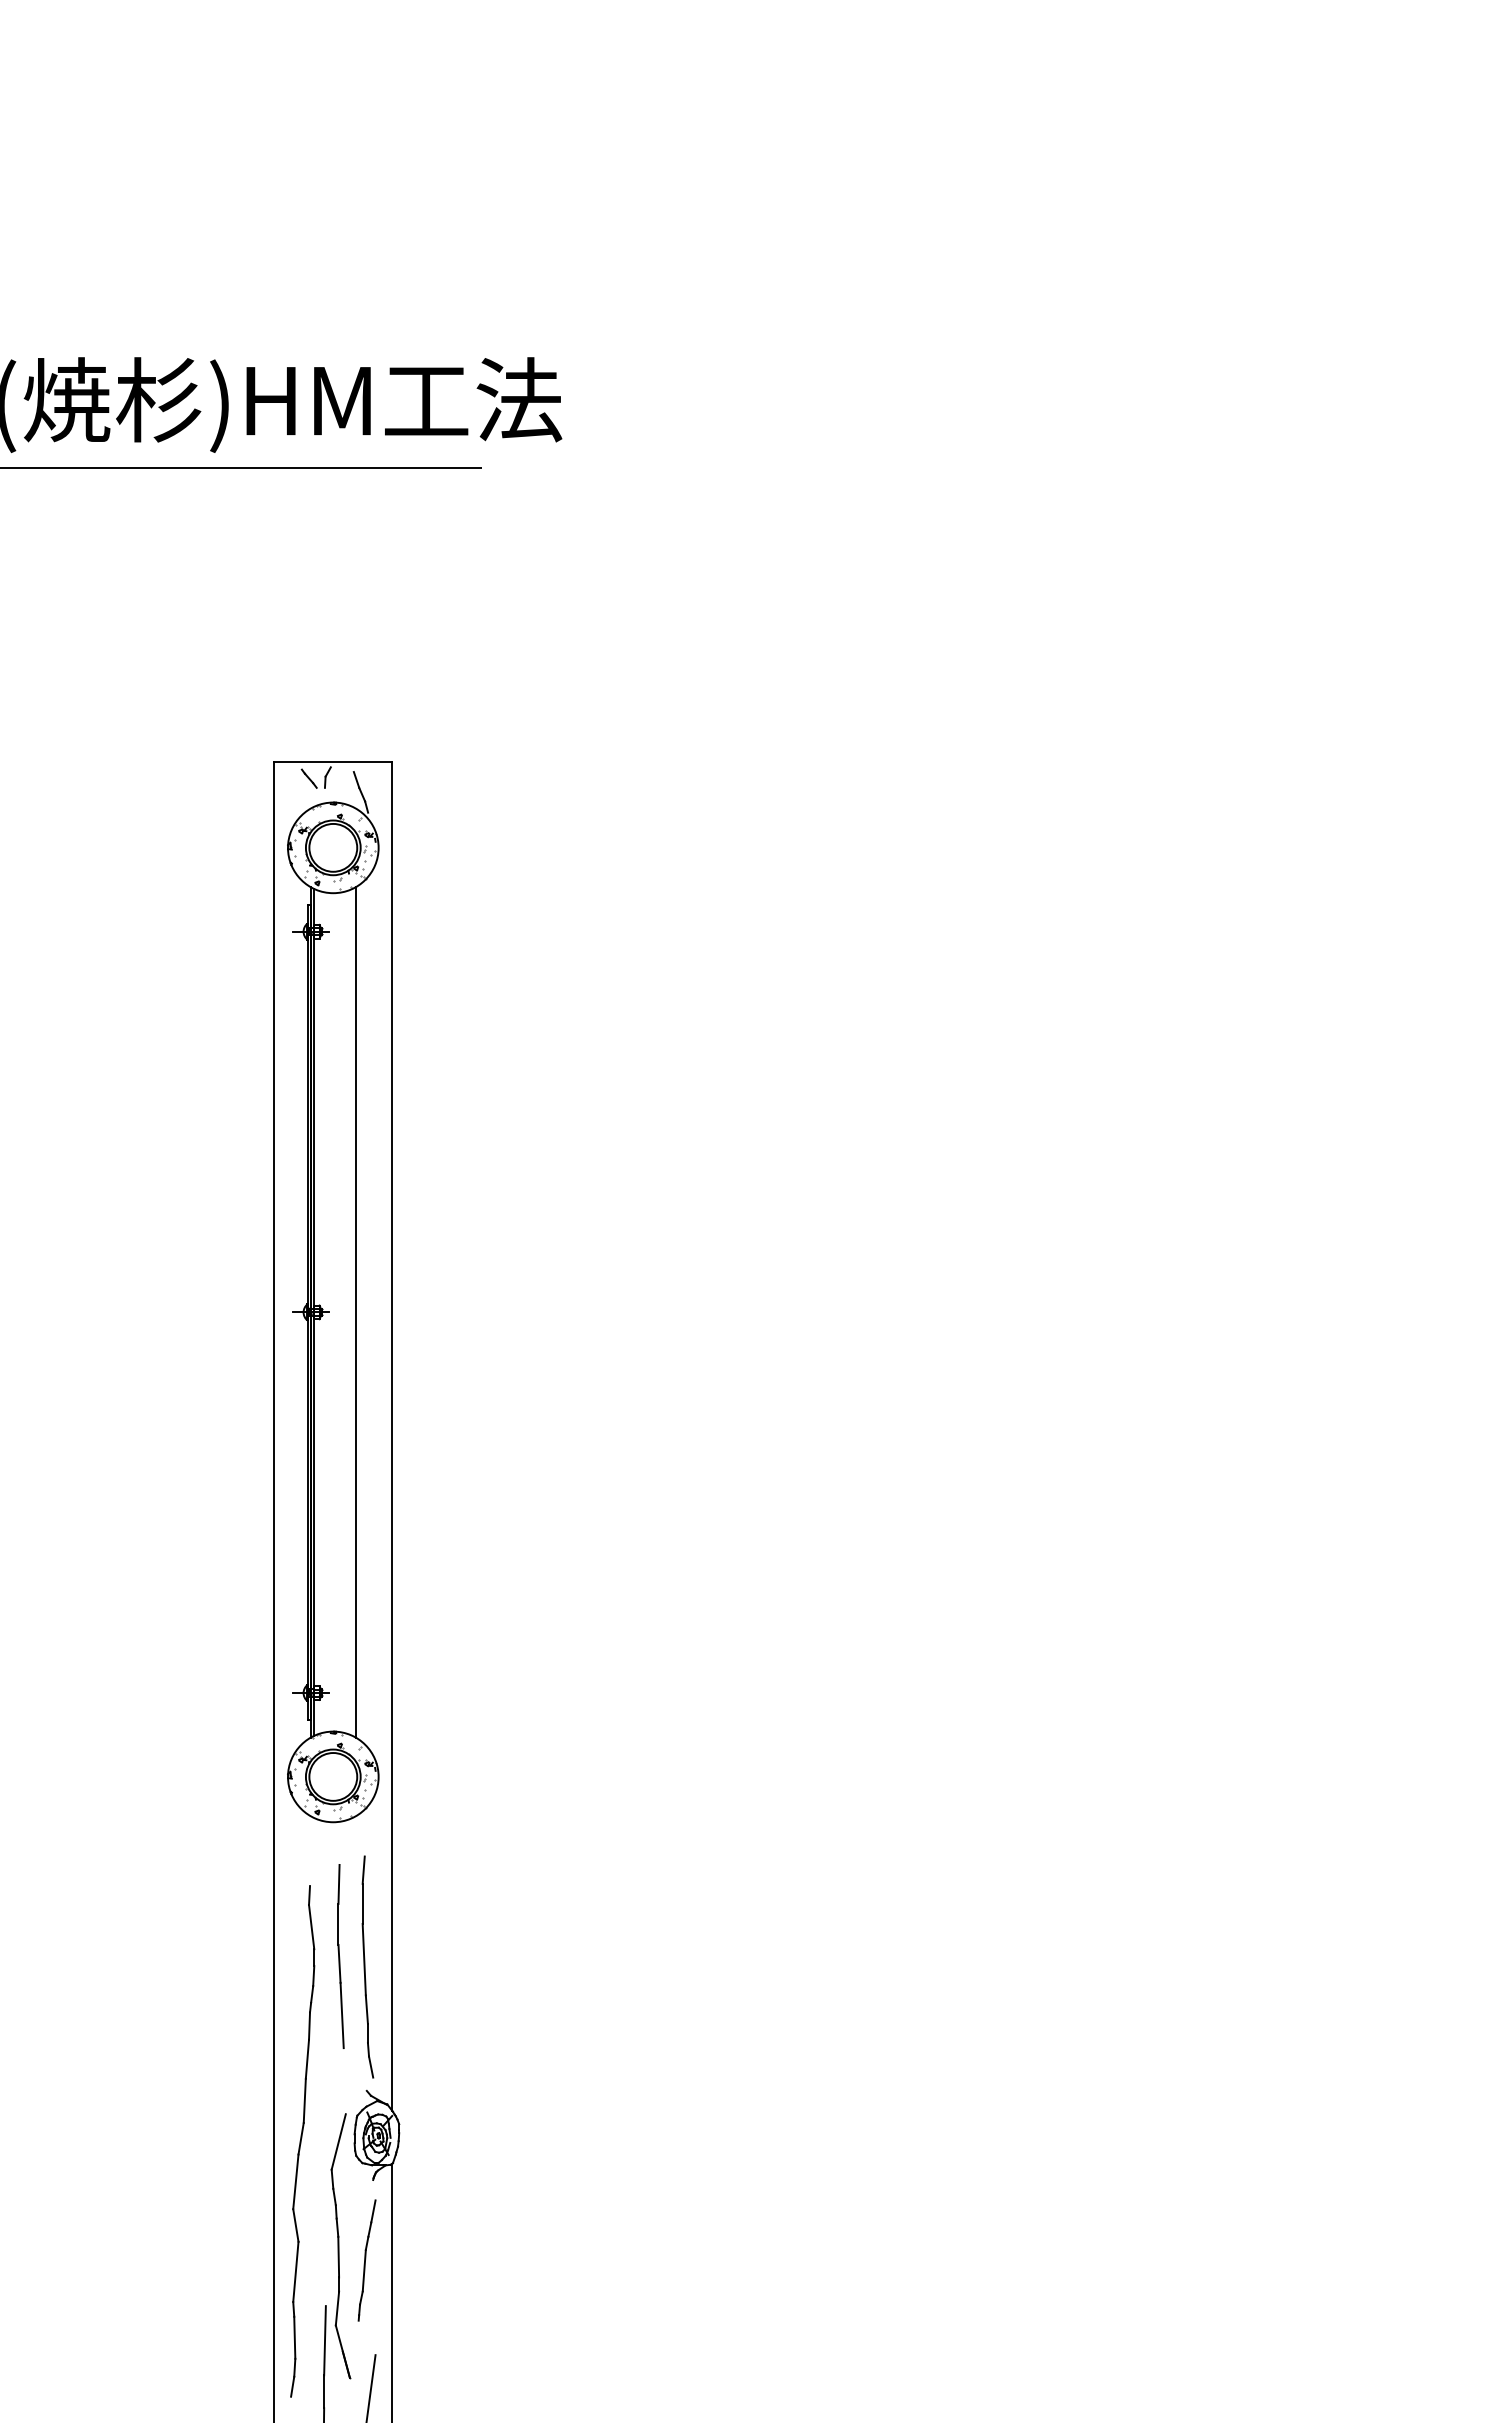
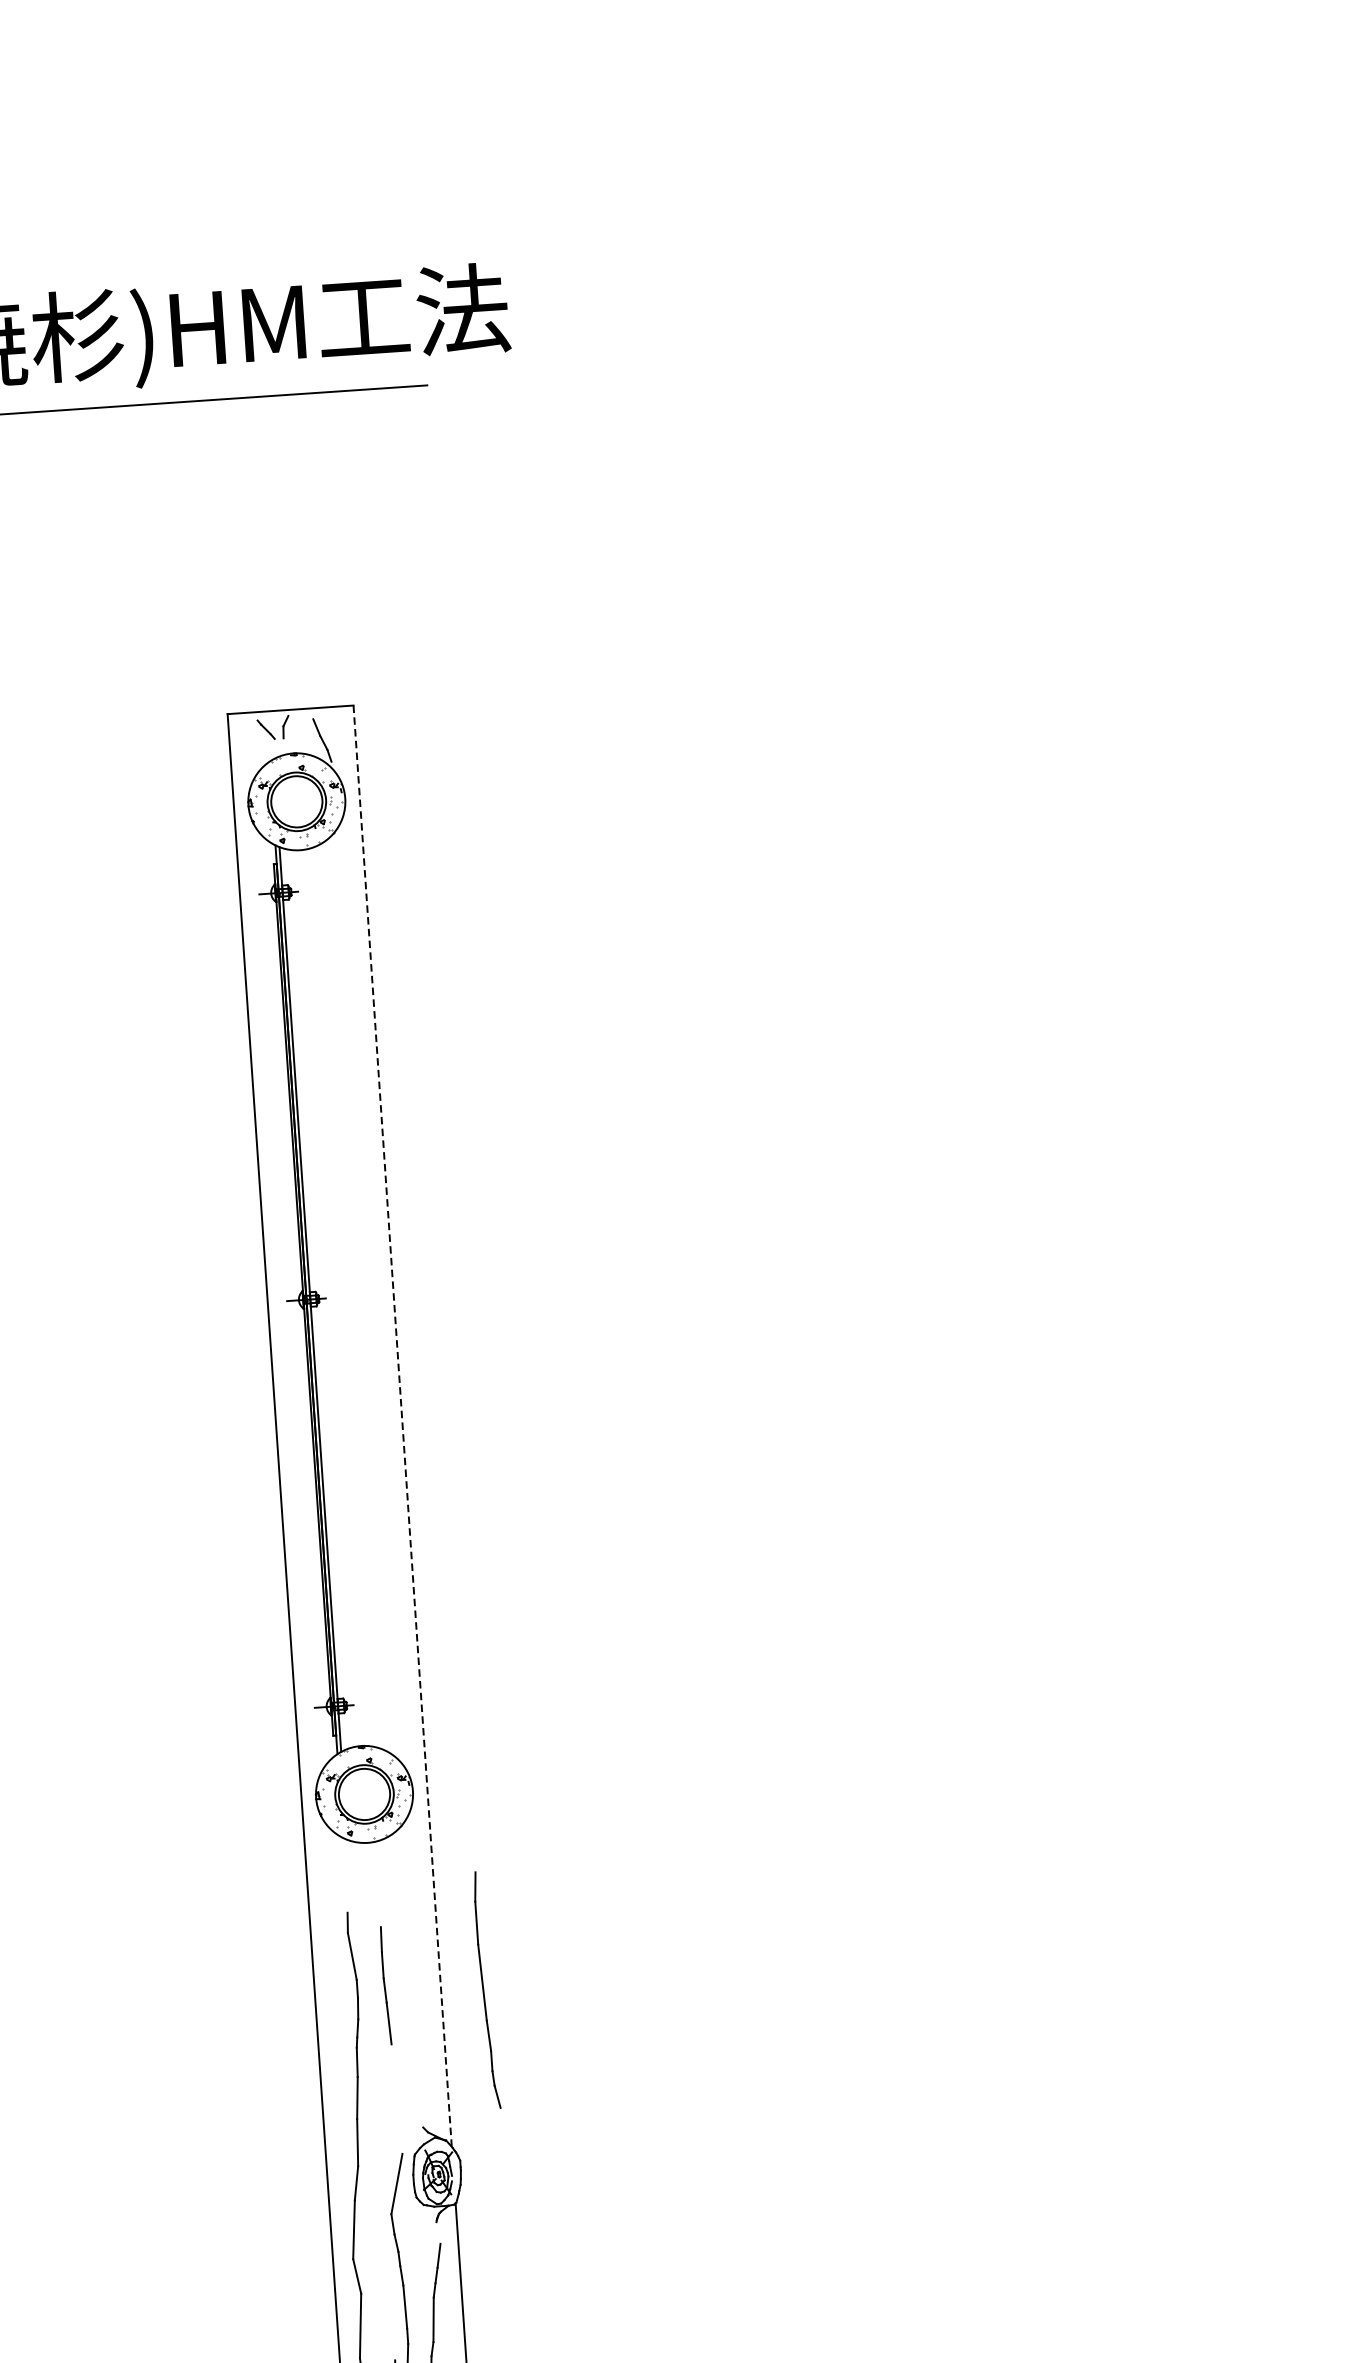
line: (355, 1312) -> (354, 1296), removed
line: (392, 1436) -> (402, 1426), solid -> dashed
part: (340, 1956) -> (385, 1985), size x0.6
part: (367, 1966) -> (486, 1989), moved

